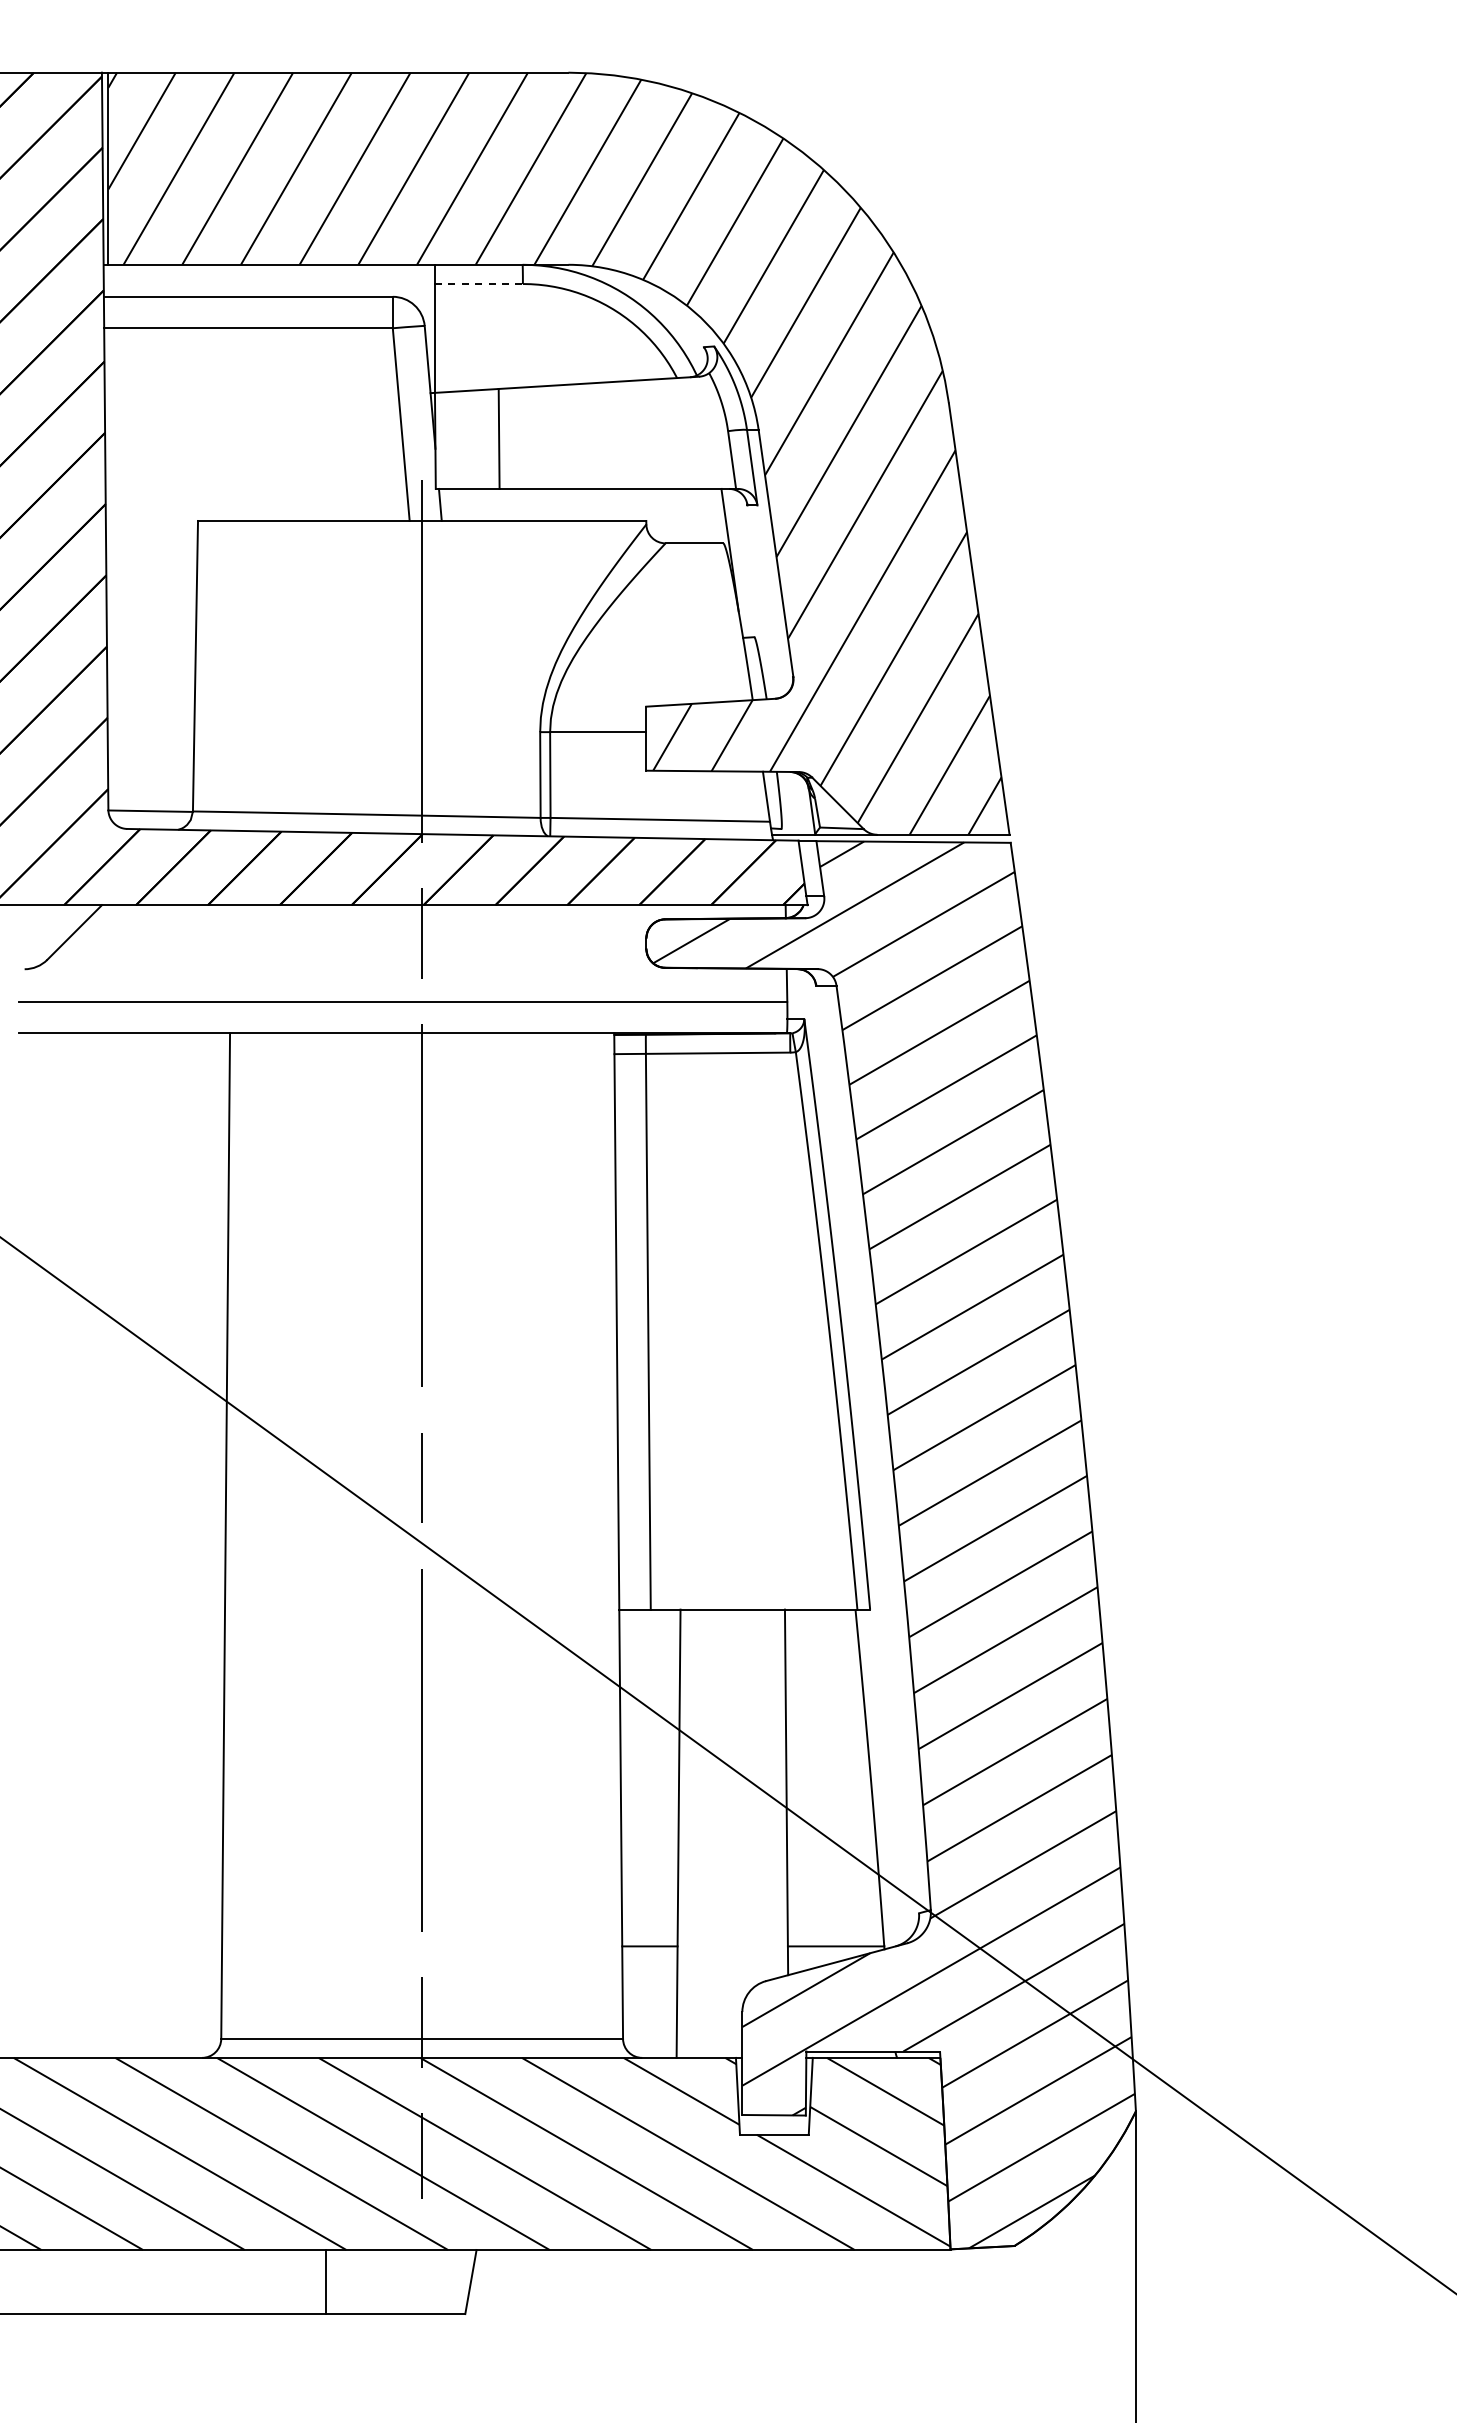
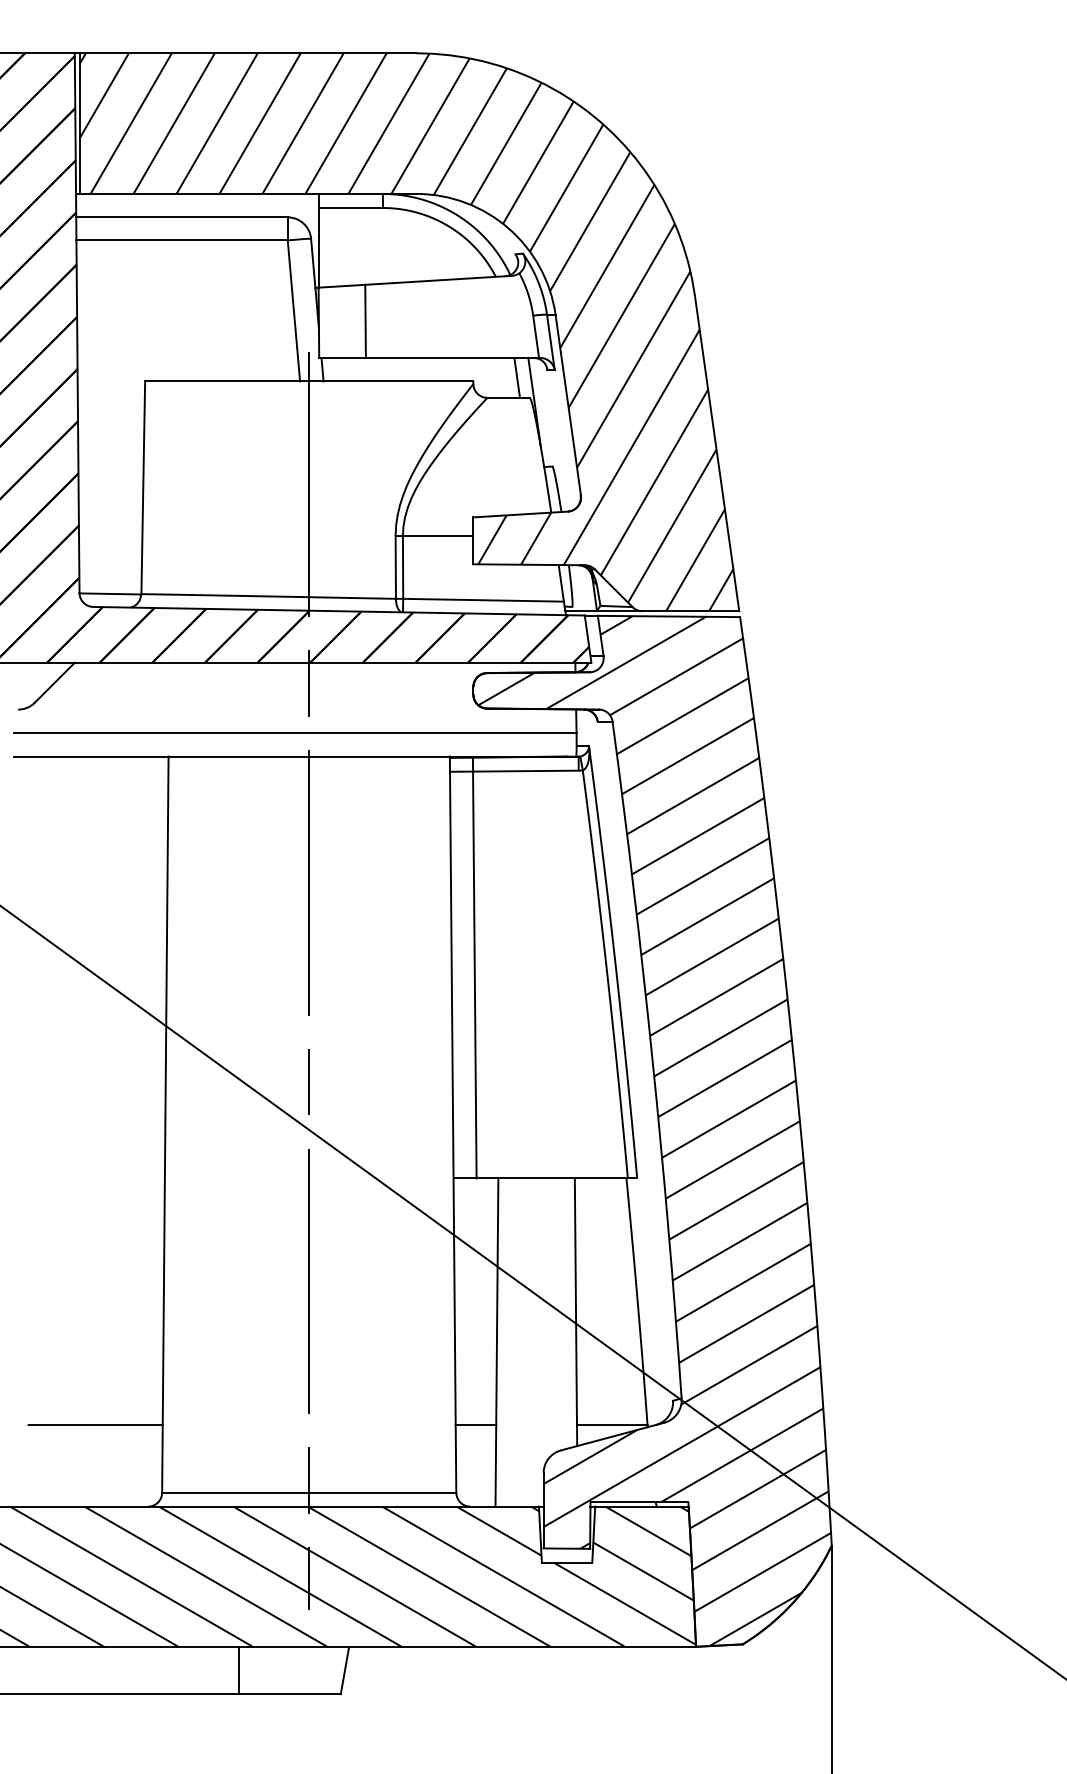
line: (478, 284) -> (350, 208), dashed -> solid
line: (706, 515) -> (517, 377), added
line: (130, 1946) -> (95, 1425), added

